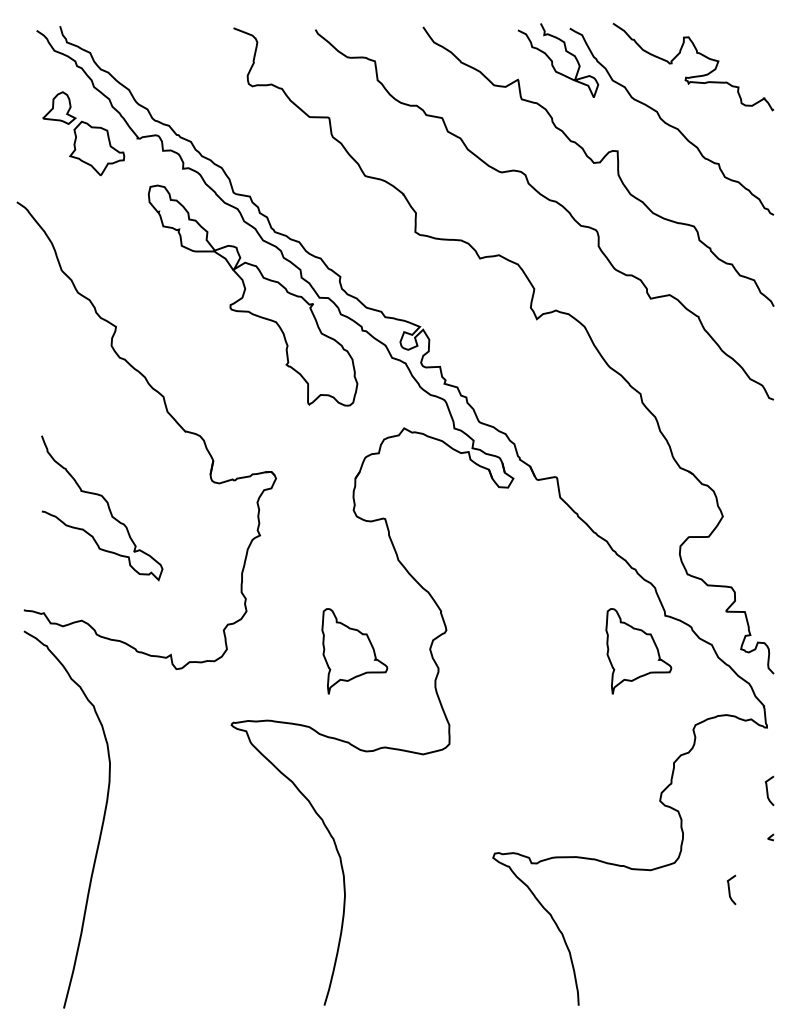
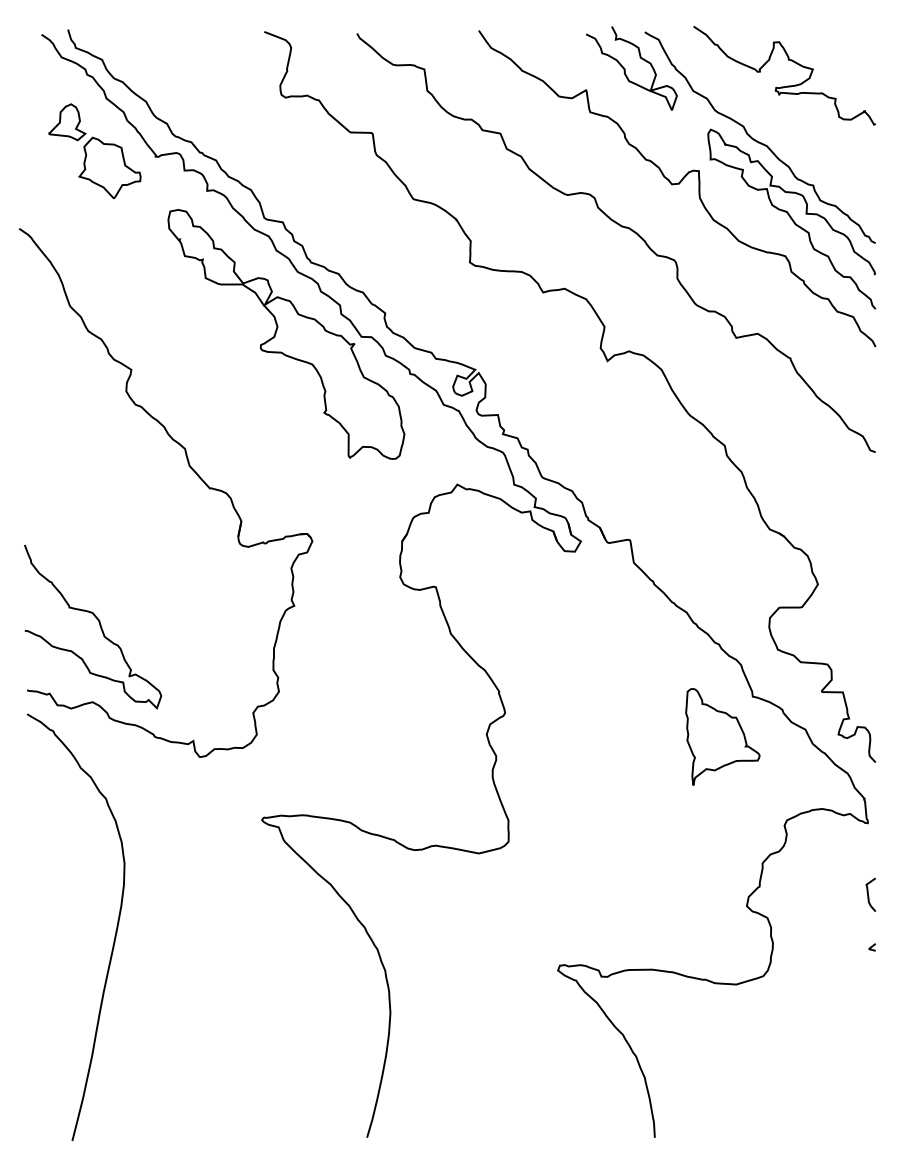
curve: (699, 193) -> (791, 218), added
curve: (107, 506) -> (99, 625), moved
part: (354, 651) -> (401, 737), removed
curve: (730, 890) -> (826, 1007), removed

